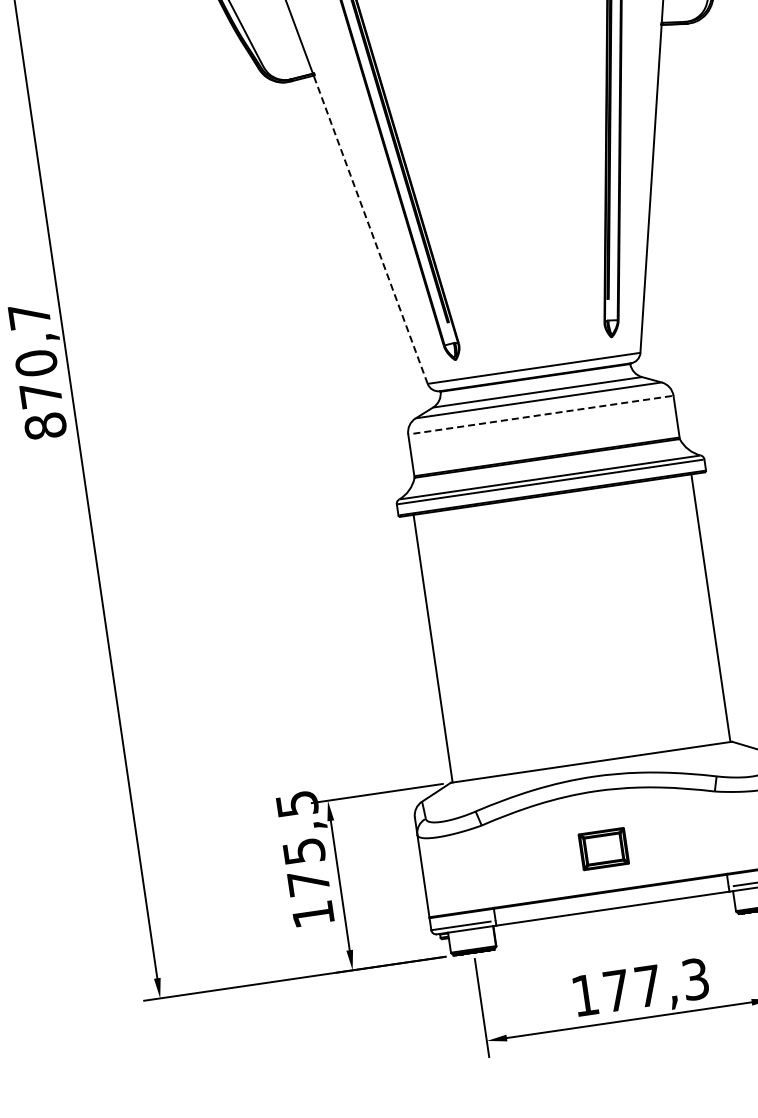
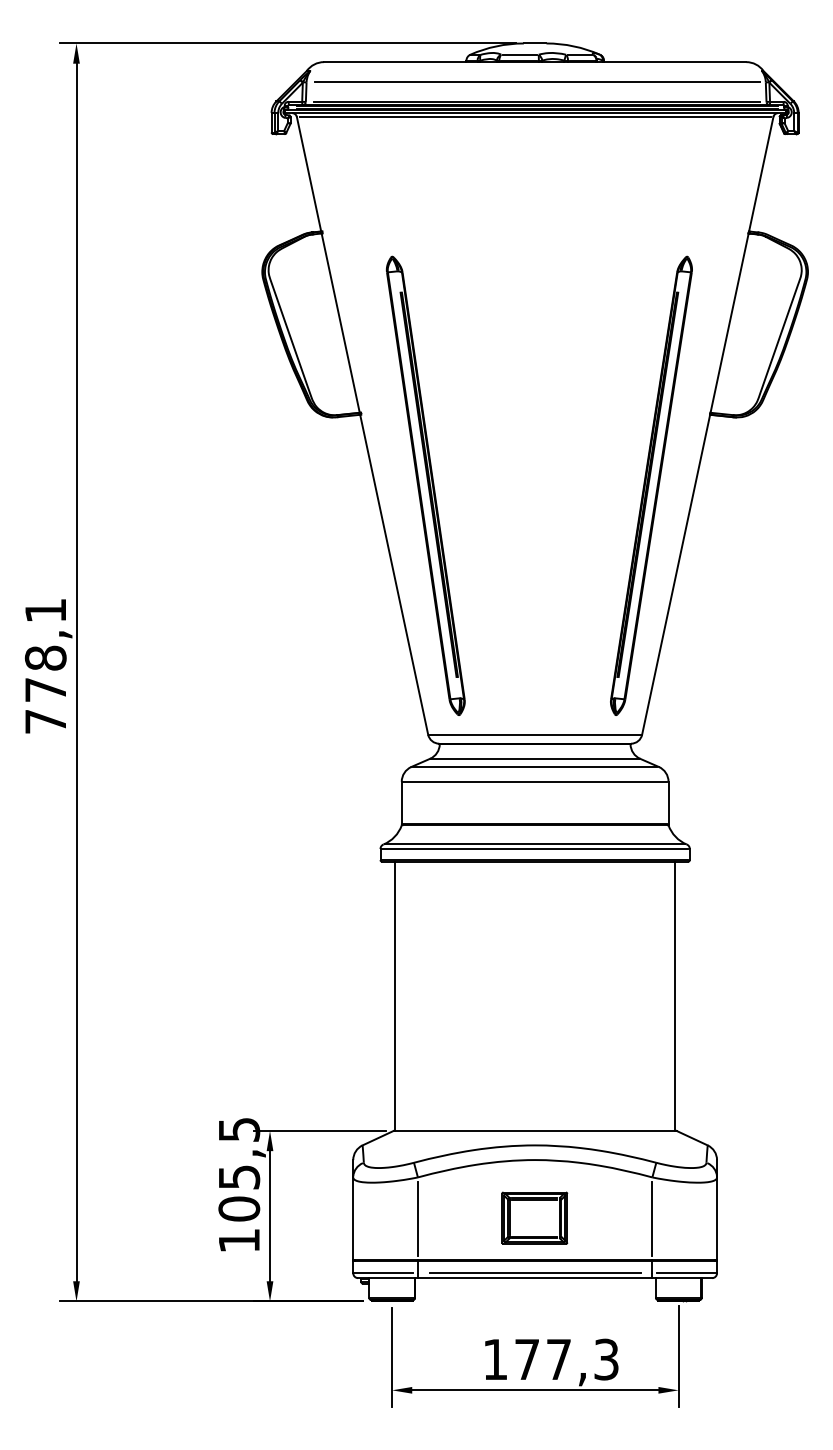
line: (370, 229) -> (394, 574), dashed -> solid
text: (37, 371) -> (45, 666), 870,7 -> 778,1
line: (541, 414) -> (535, 781), dashed -> solid
line: (720, 832) -> (652, 1218), added
part: (603, 848) -> (534, 1217), size x1.43
line: (487, 866) -> (417, 1218), added
text: (308, 882) -> (239, 1208), 175,5 -> 105,5
line: (611, 904) -> (534, 1273), added

